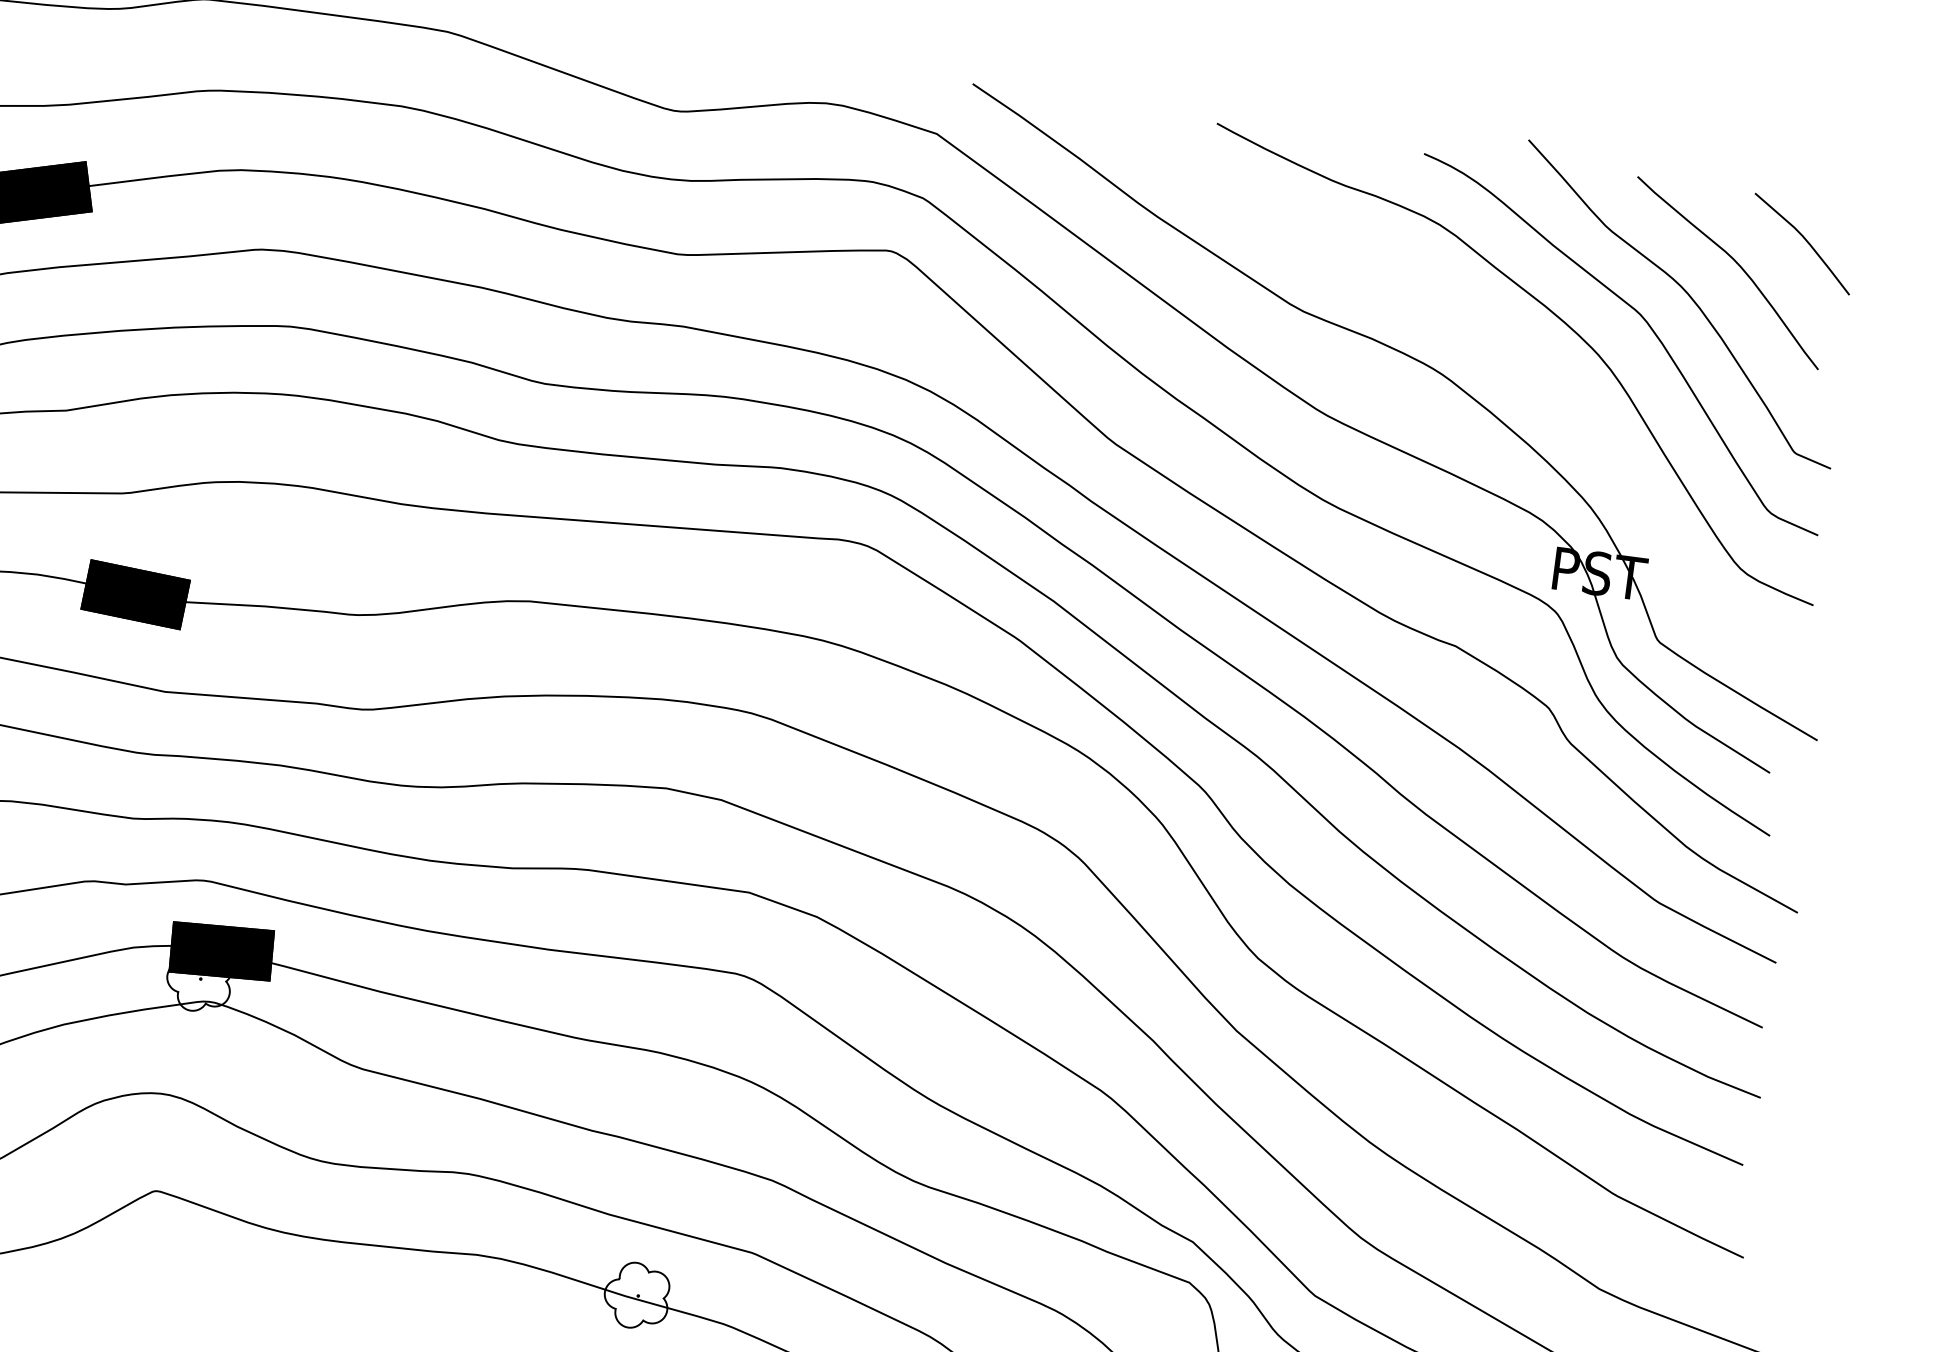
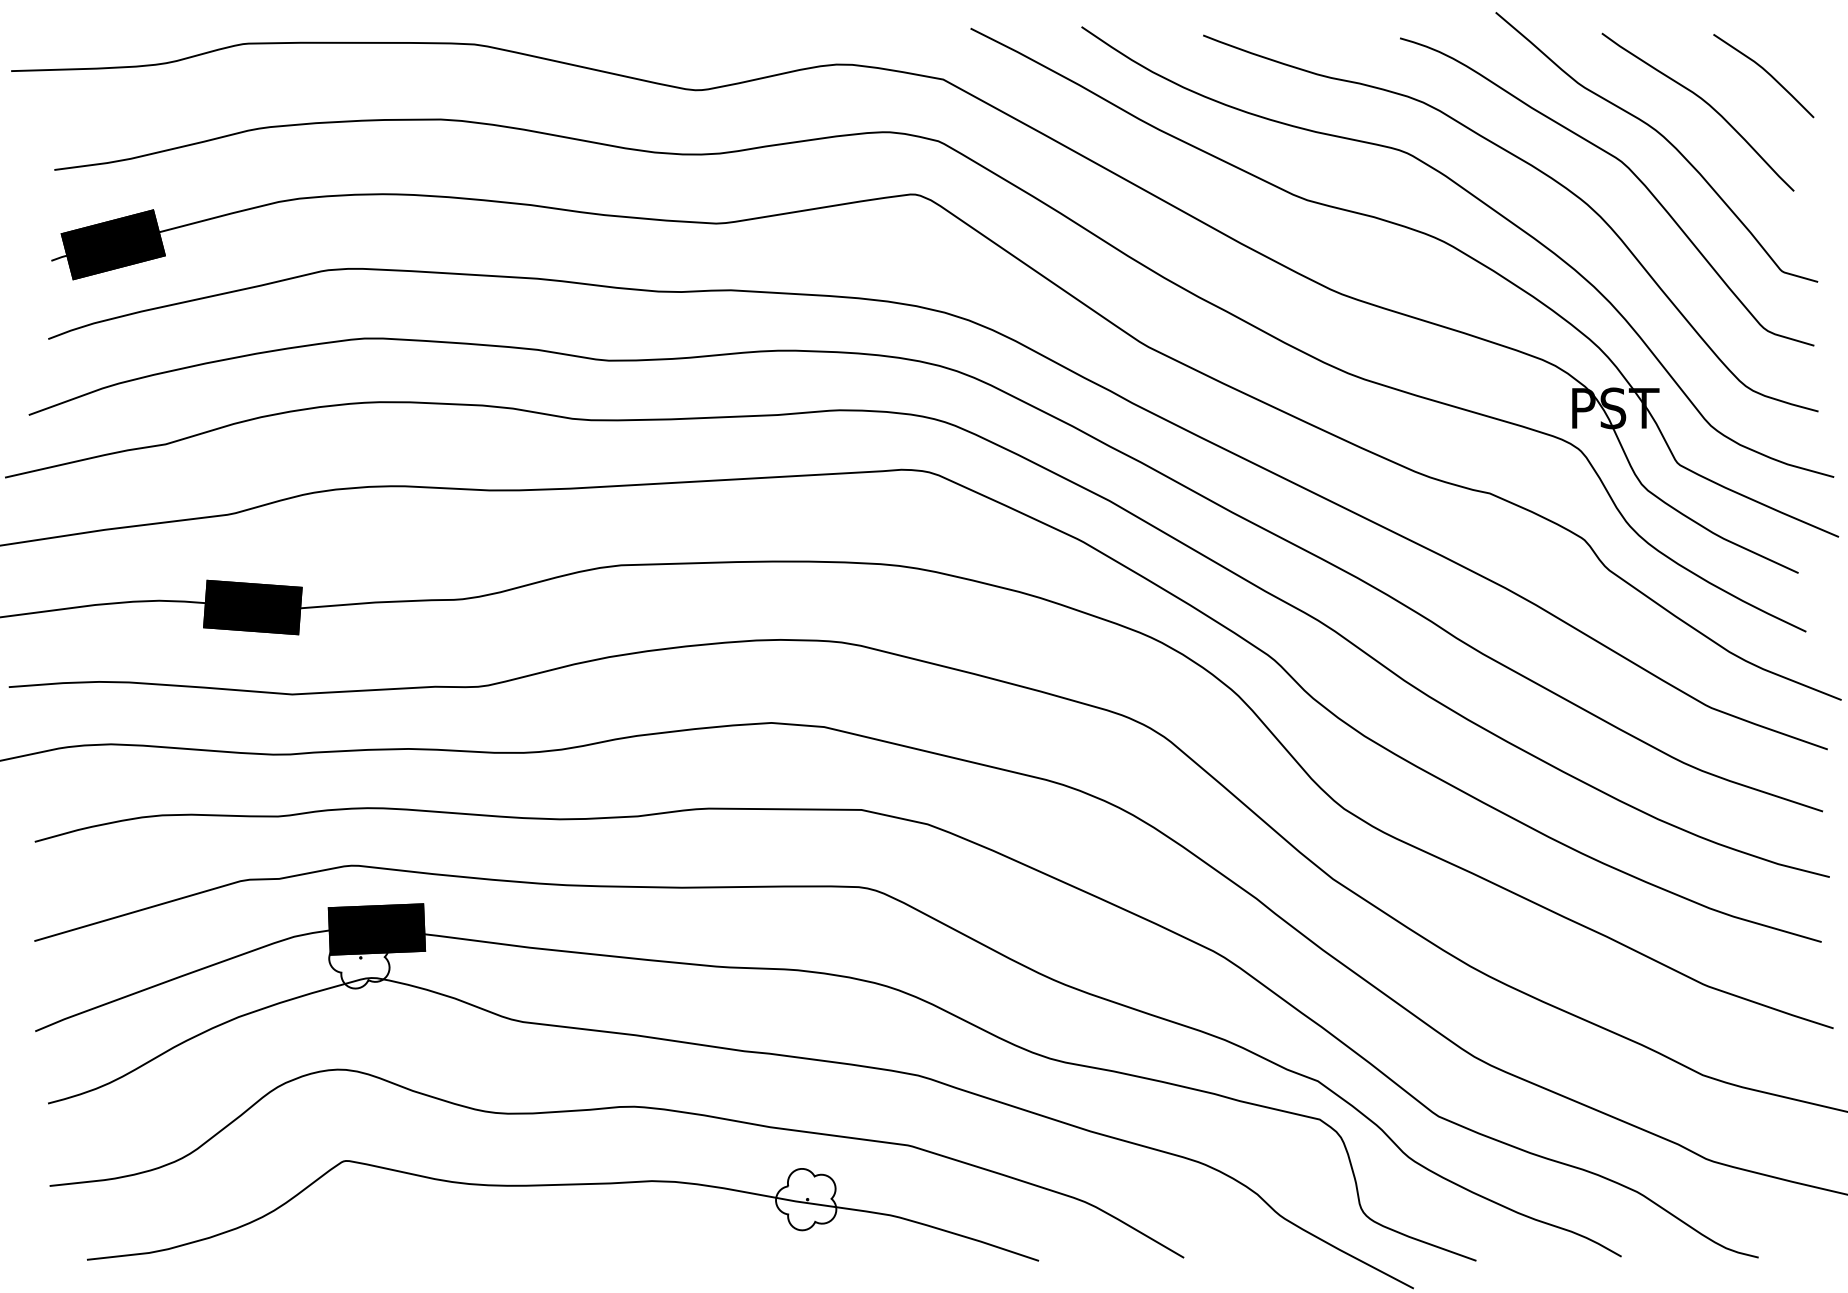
curve: (1494, 345) -> (1489, 208), added

